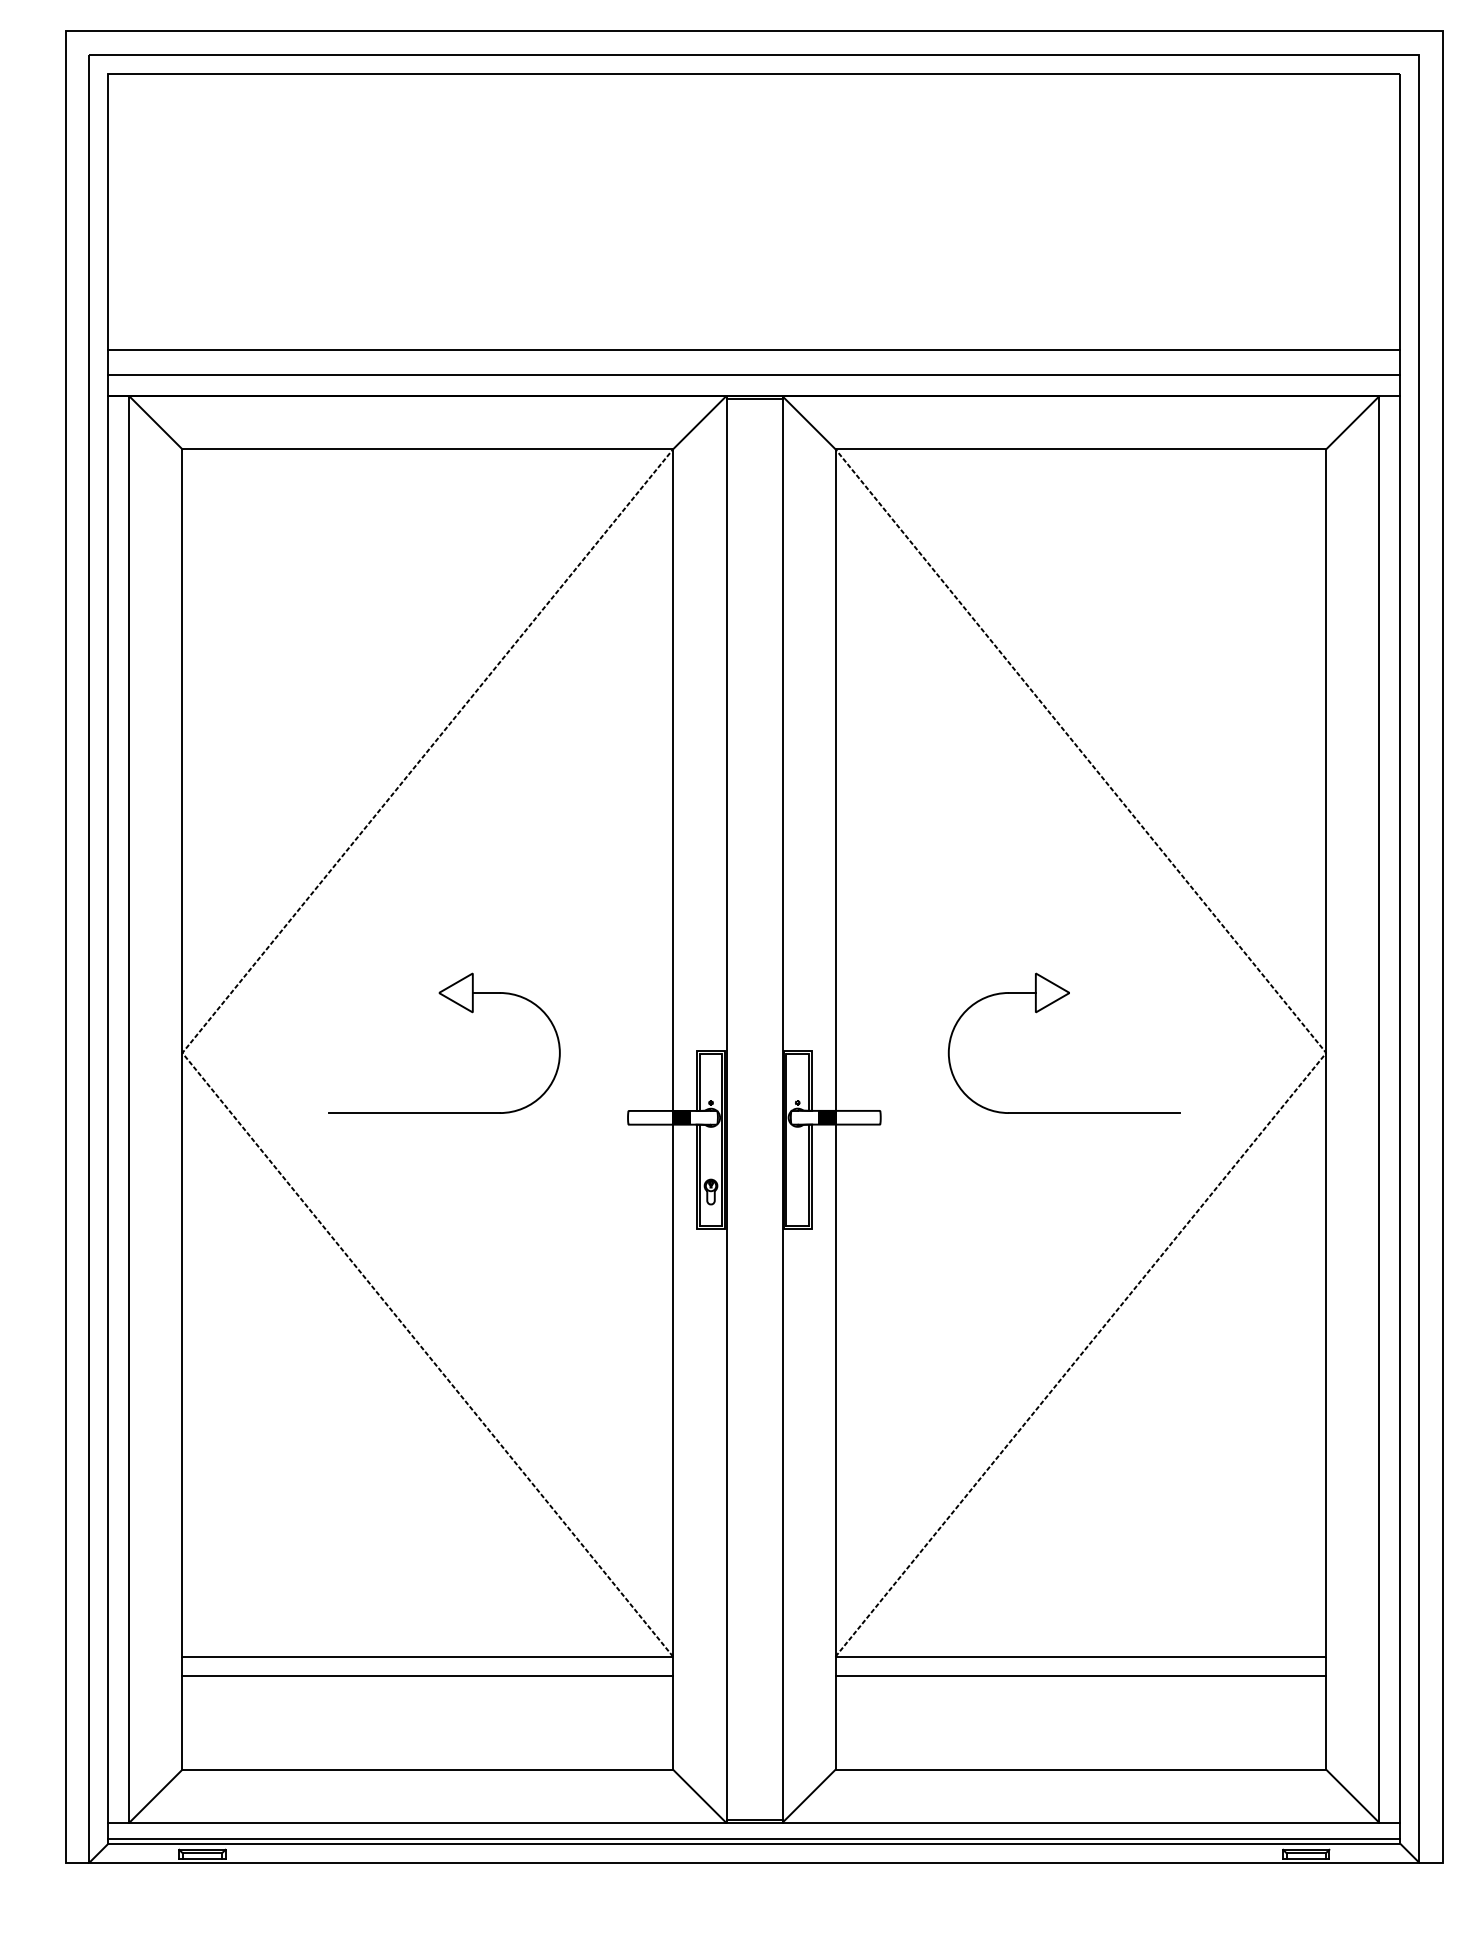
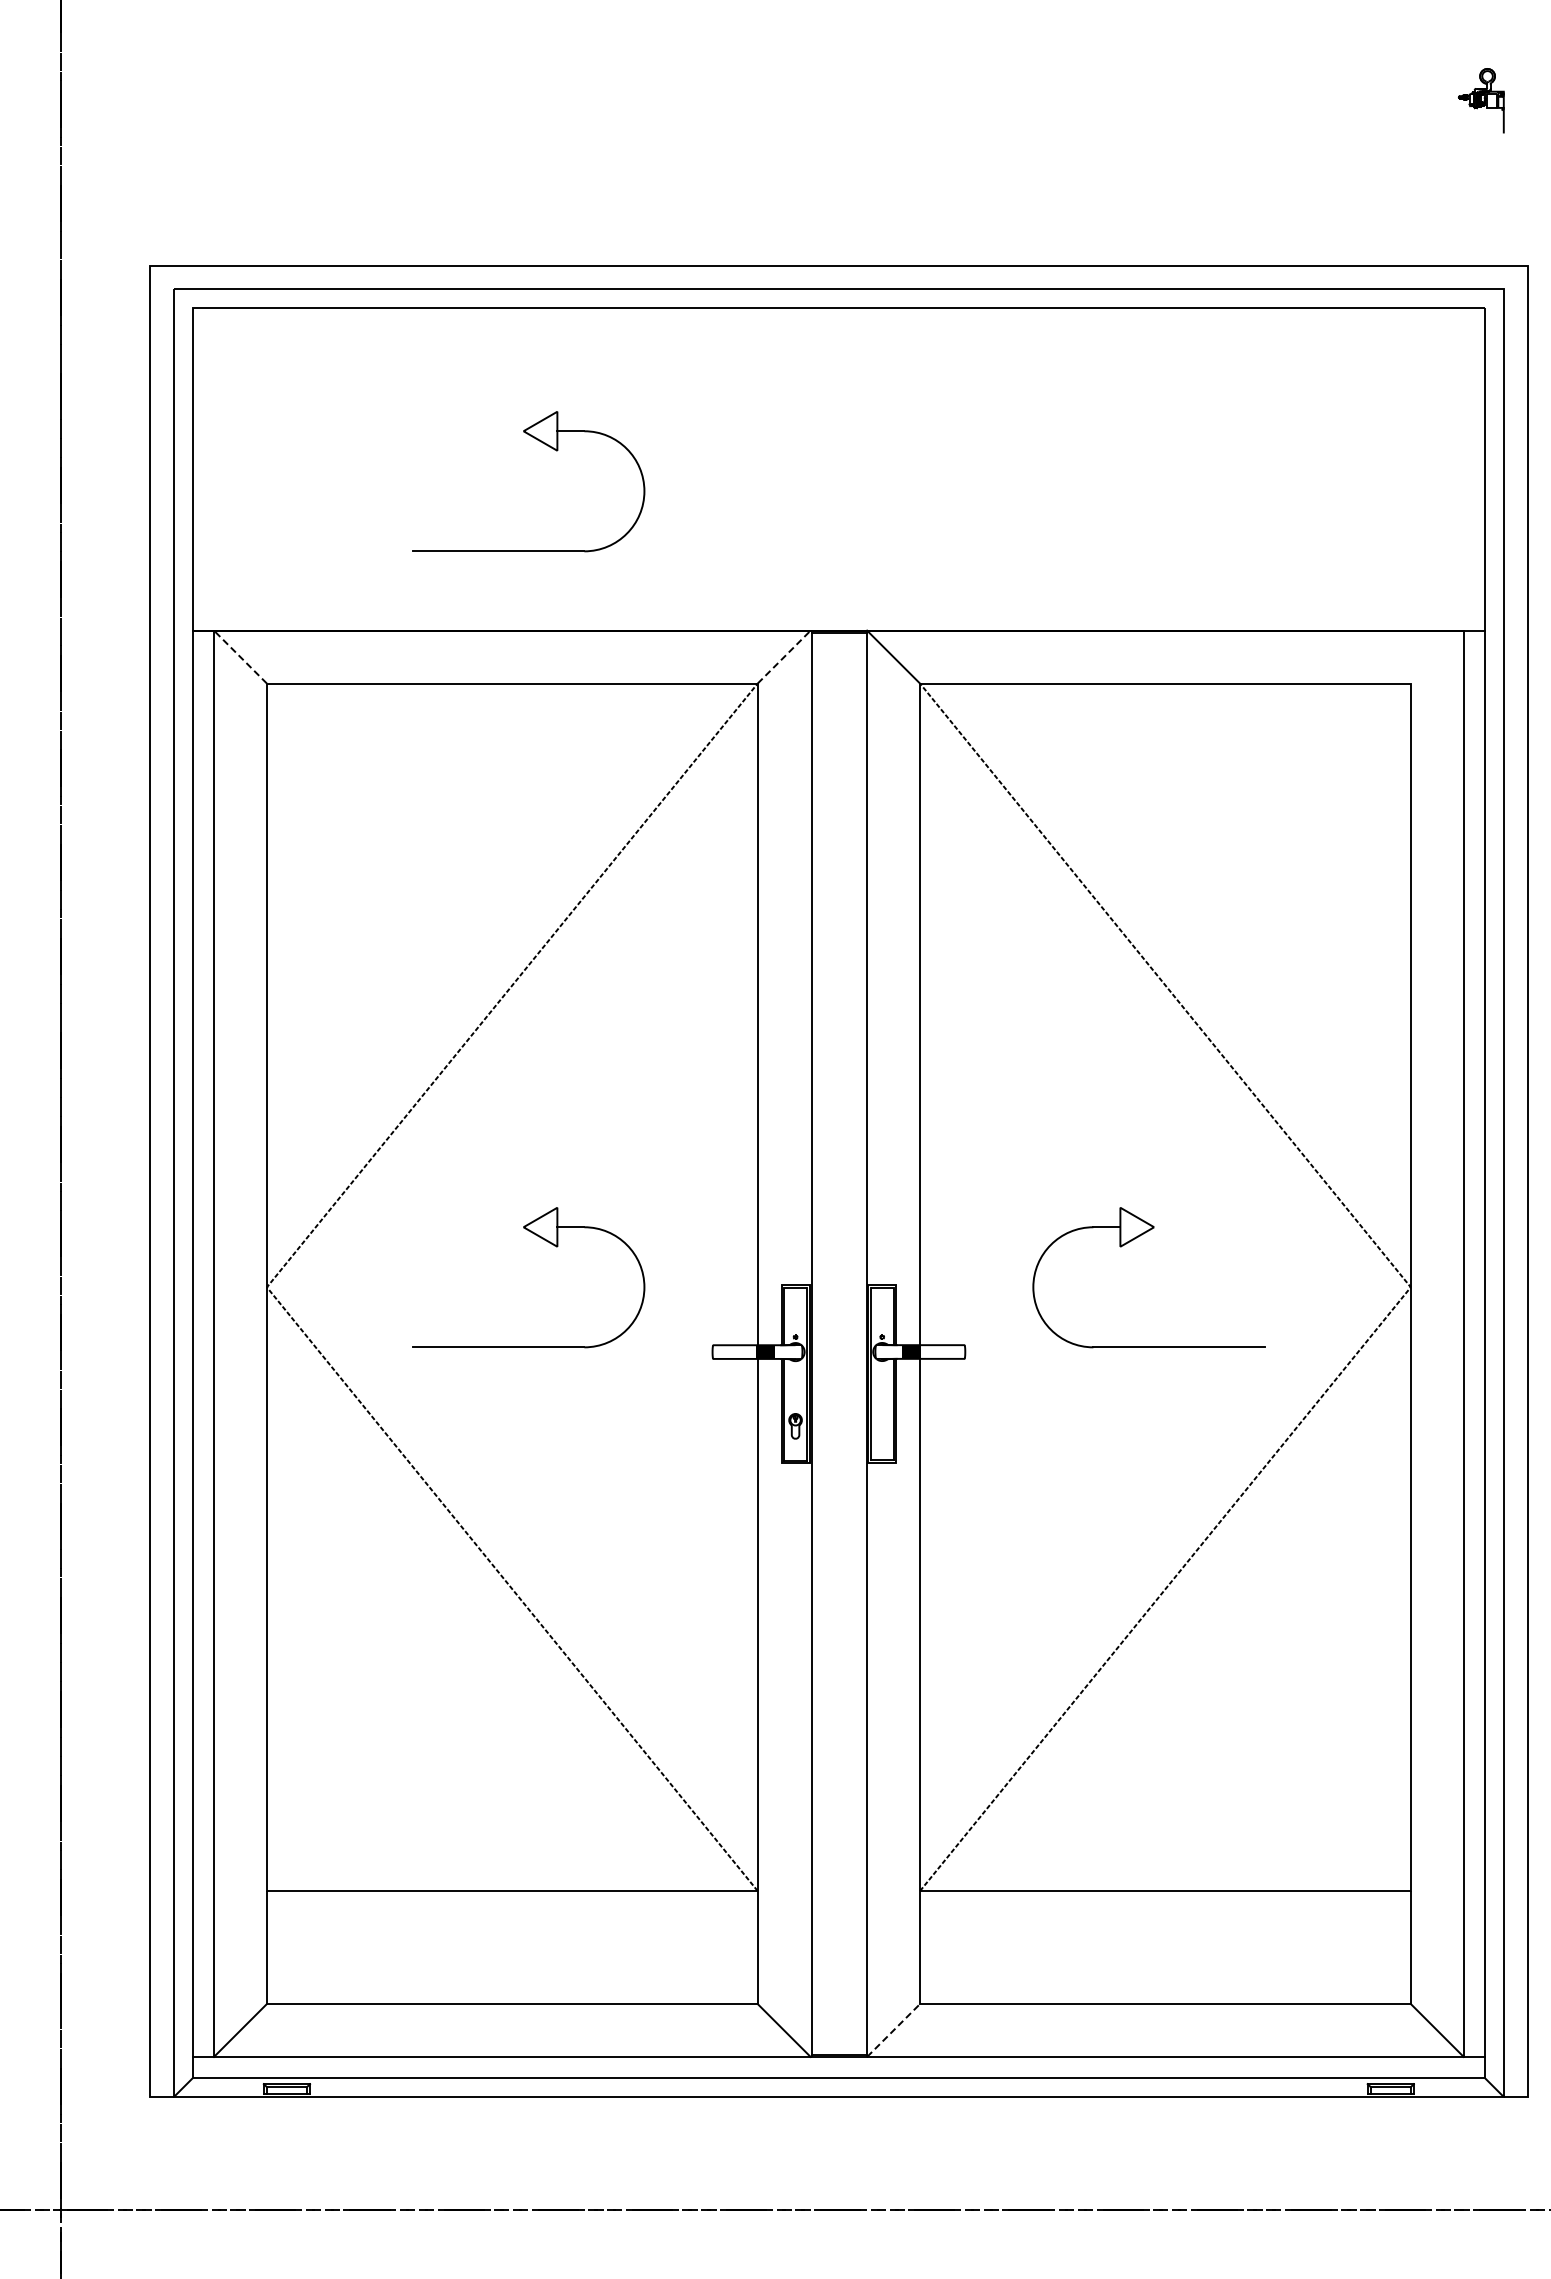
part: (462, 212) -> (547, 446), added
line: (753, 350) -> (838, 584), removed
line: (753, 375) -> (838, 609), removed
line: (155, 422) -> (240, 656), solid -> dashed
line: (699, 422) -> (784, 656), solid -> dashed
line: (1351, 422) -> (1436, 656), removed
line: (426, 1676) -> (511, 1910), removed
line: (1080, 1676) -> (1165, 1910), removed
line: (808, 1796) -> (893, 2030), solid -> dashed
line: (753, 1839) -> (838, 2073), removed

